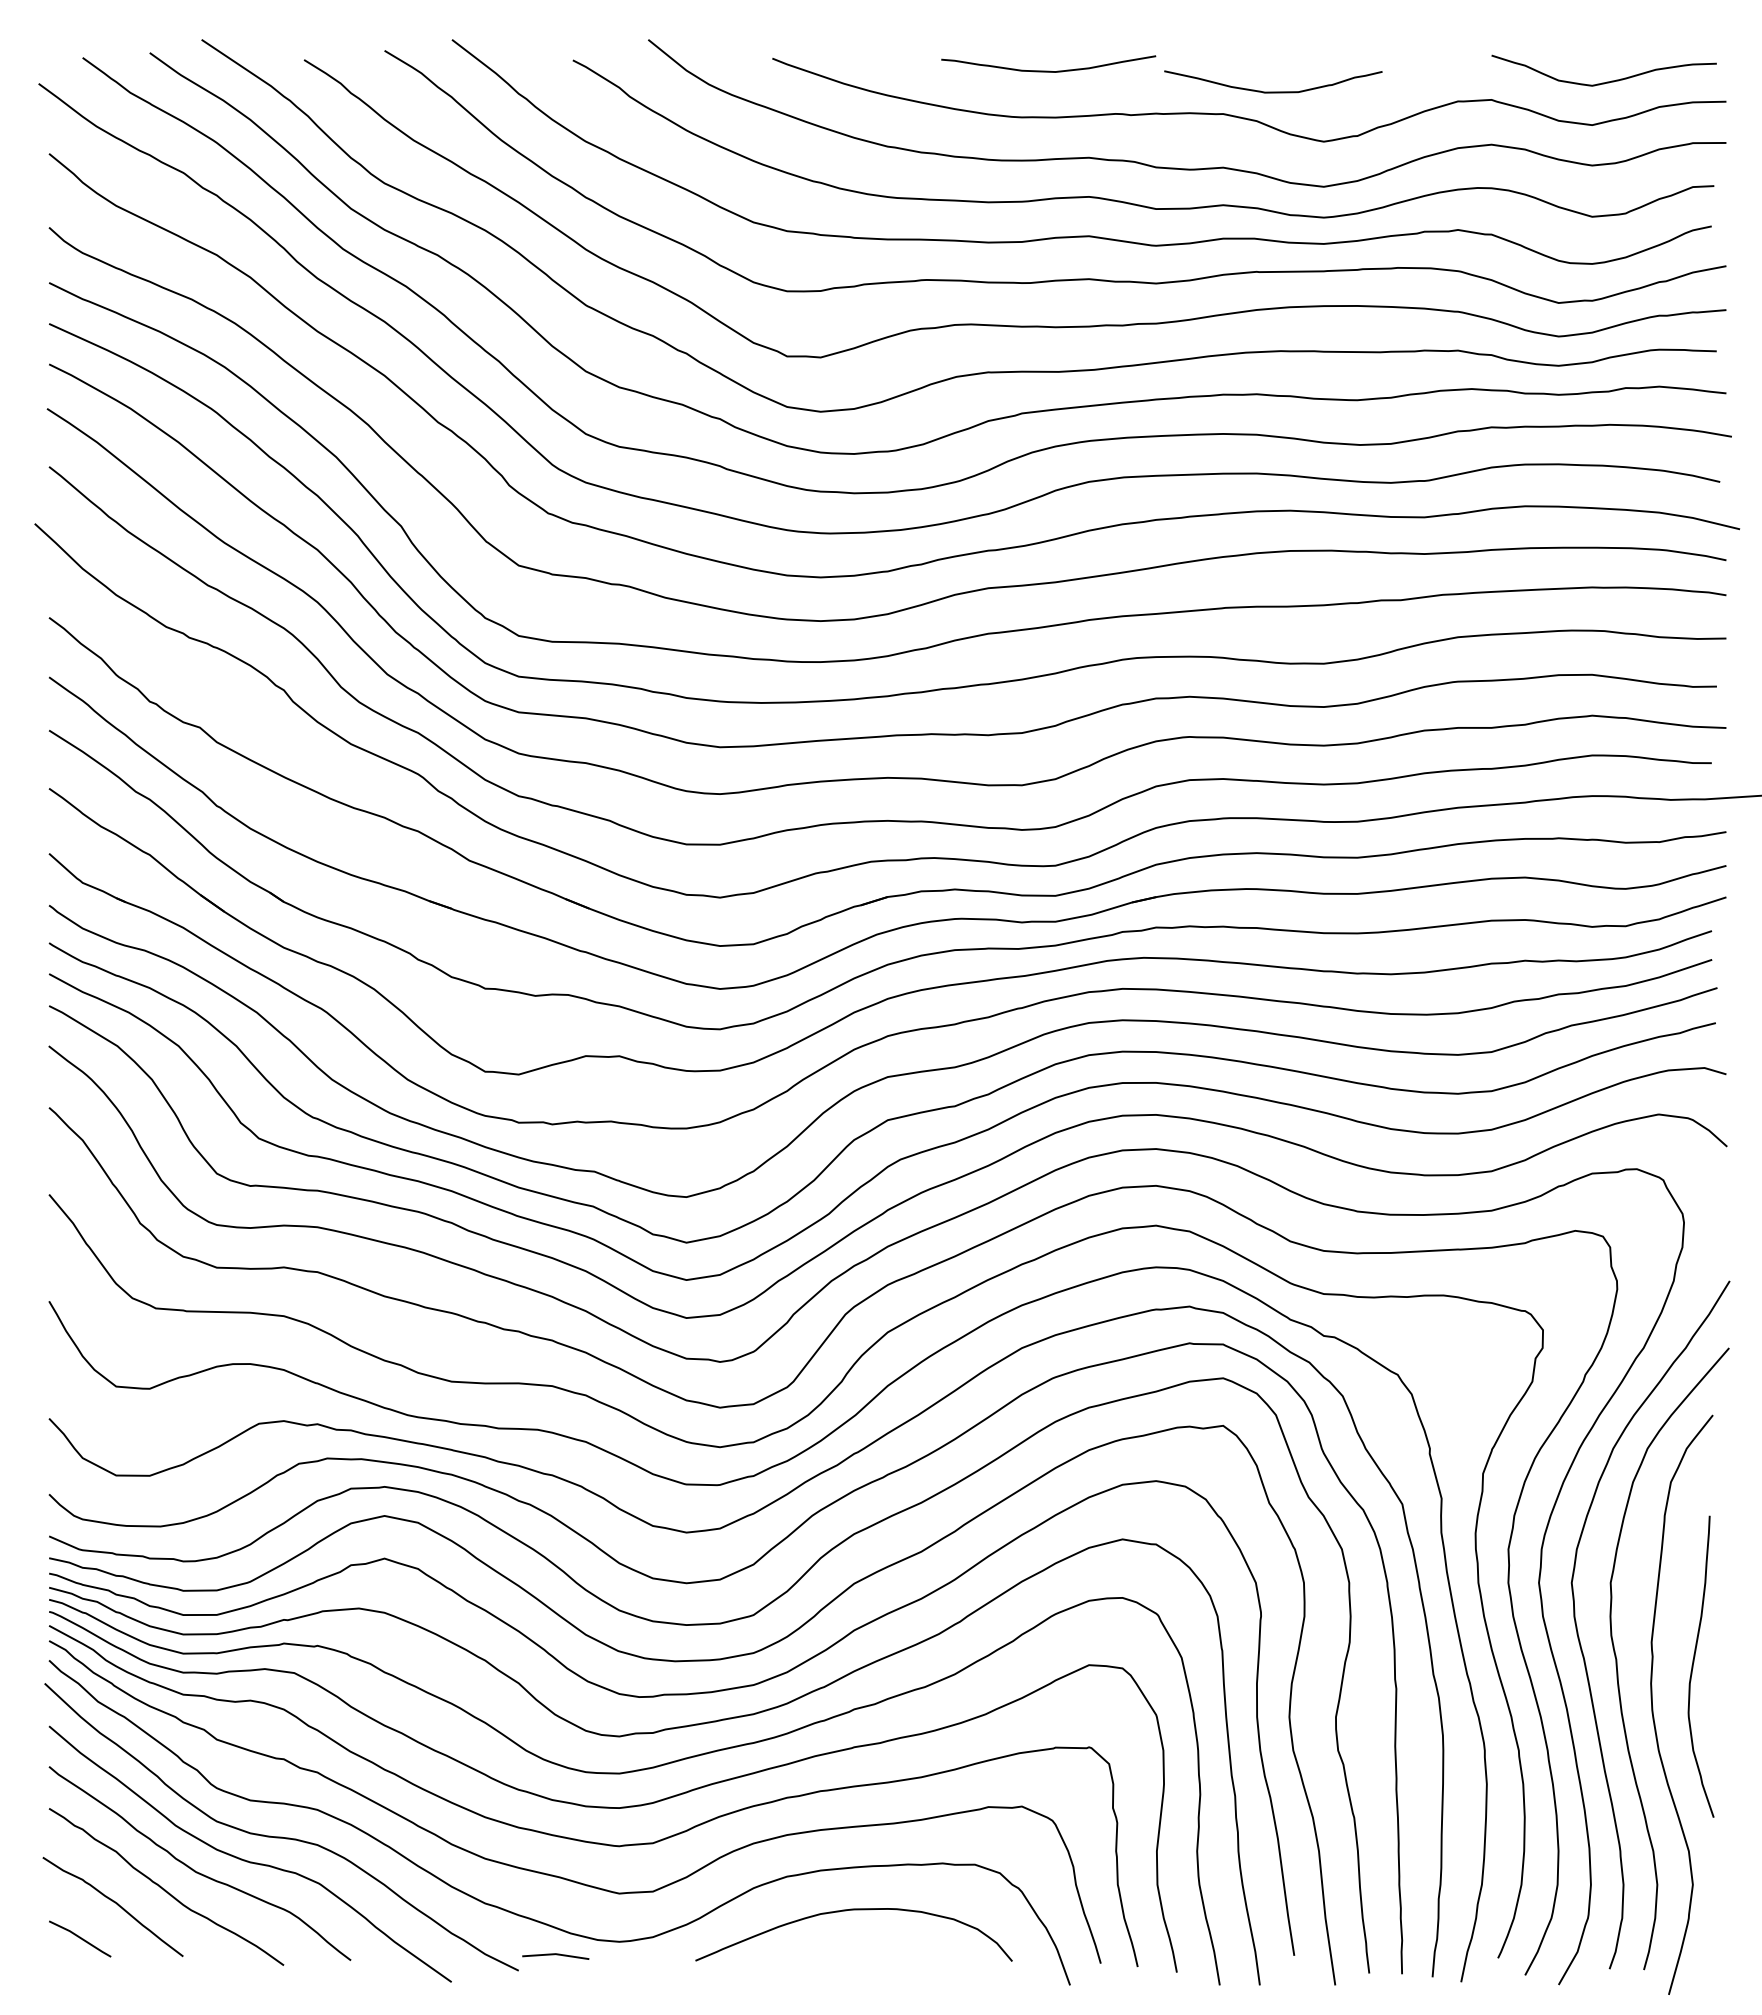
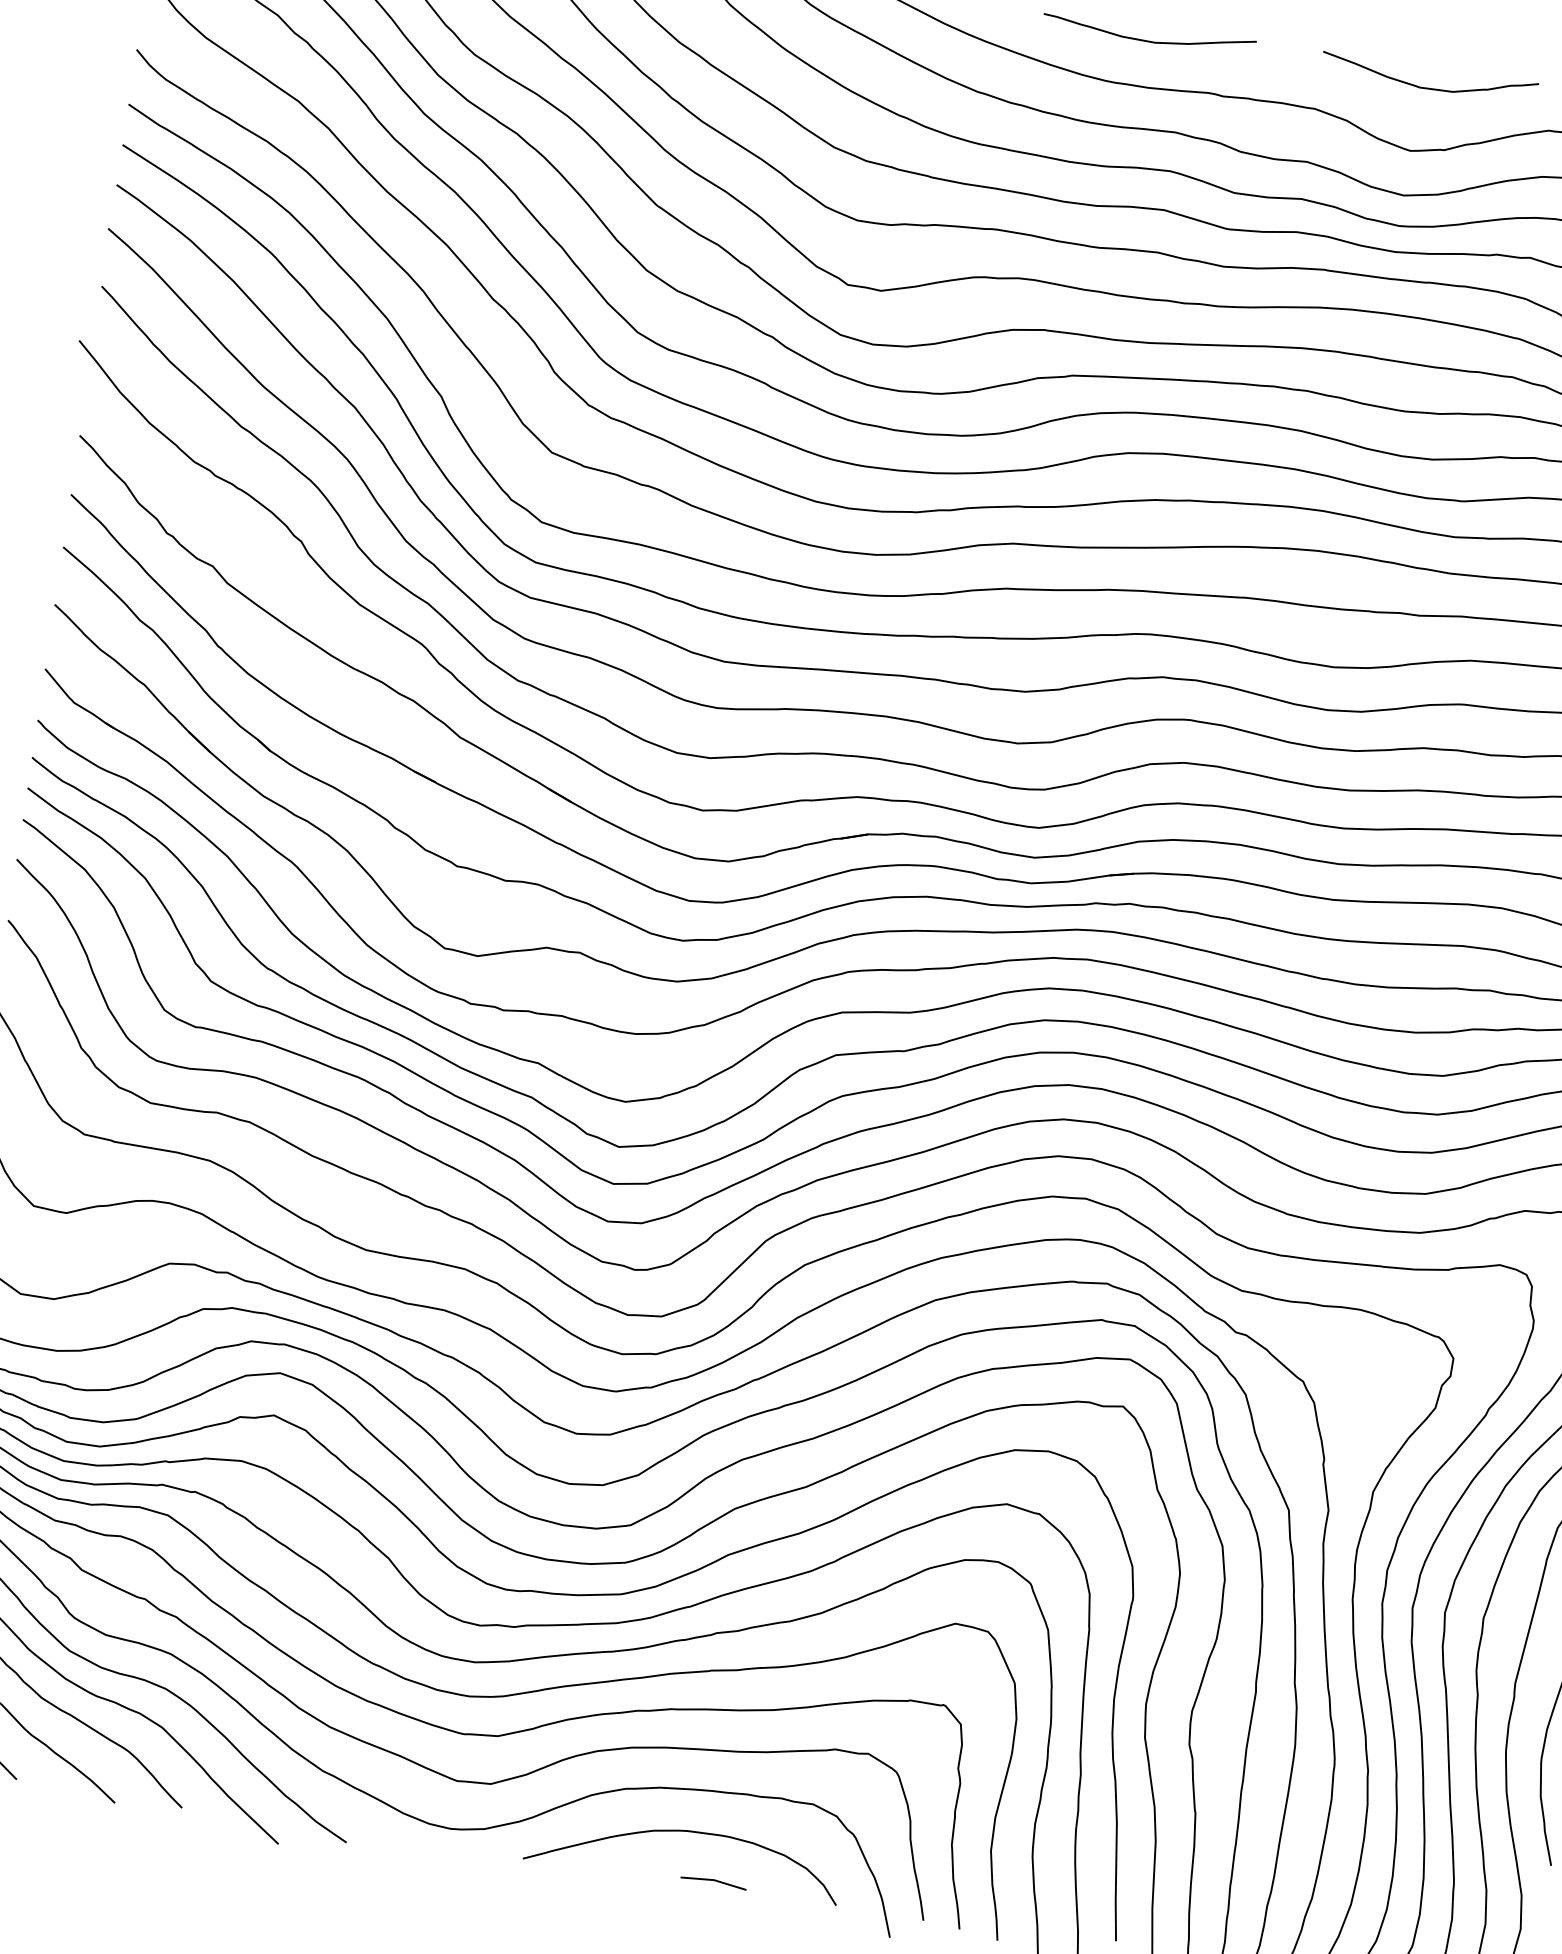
curve: (1273, 91) -> (1428, 87), moved
line: (554, 1955) -> (712, 1881), moved

